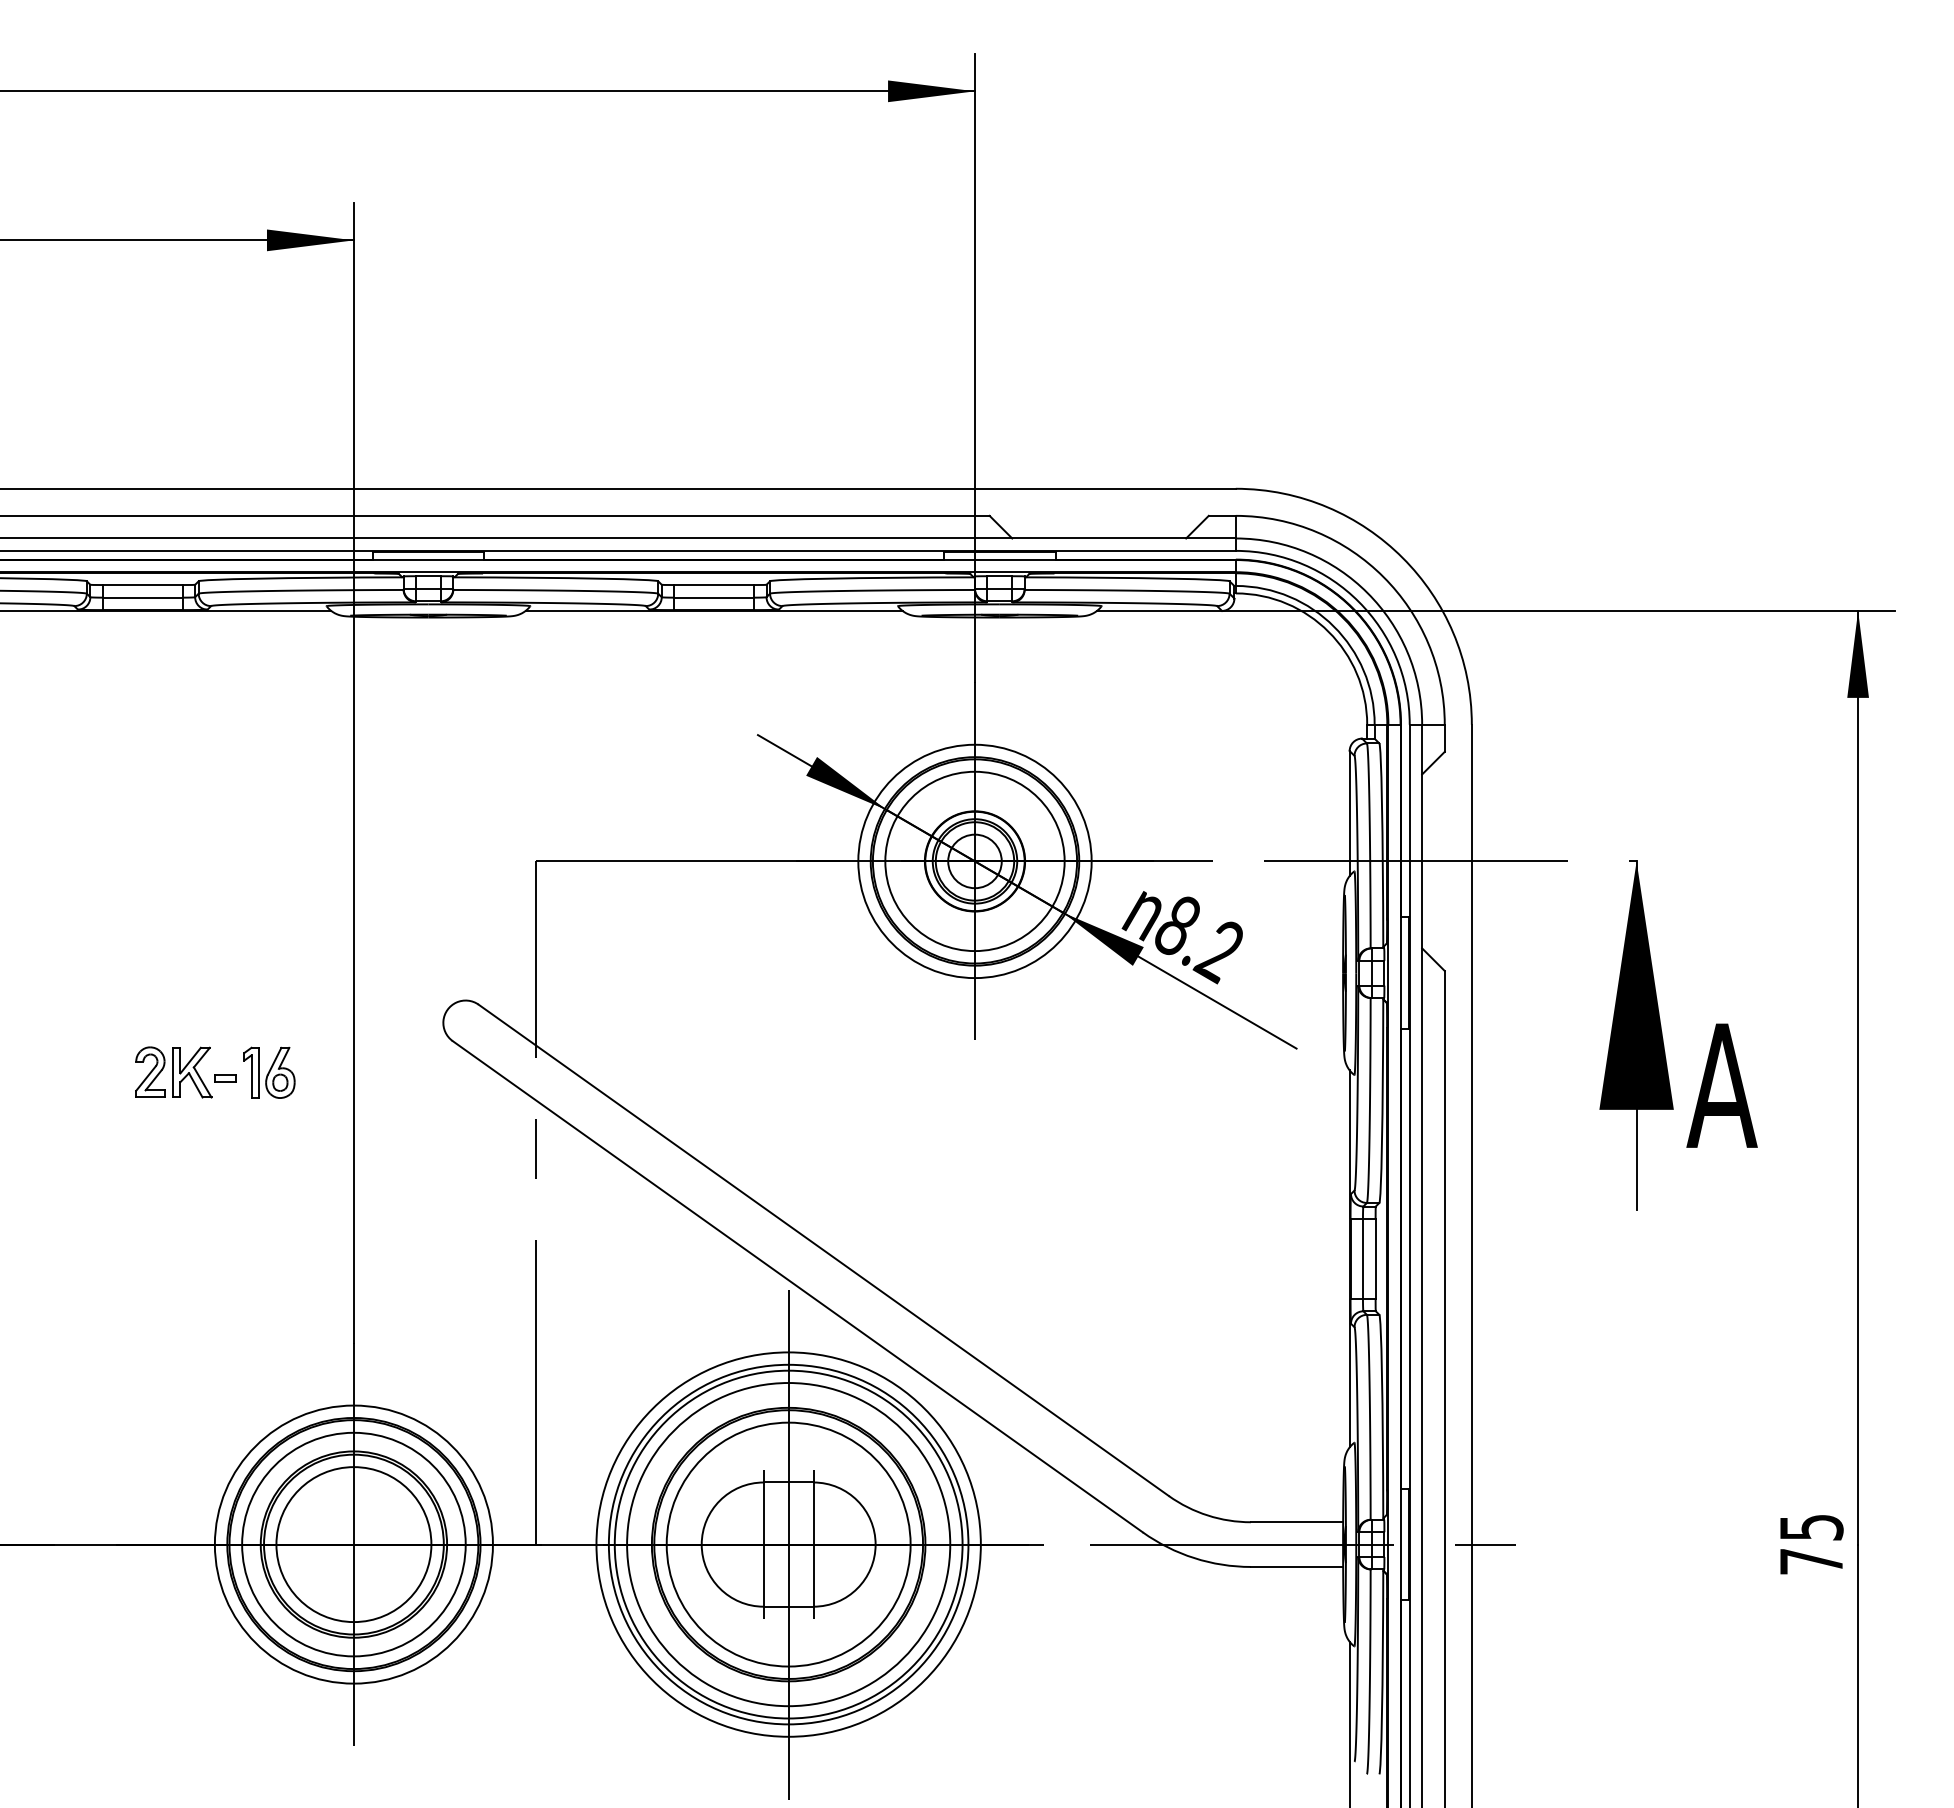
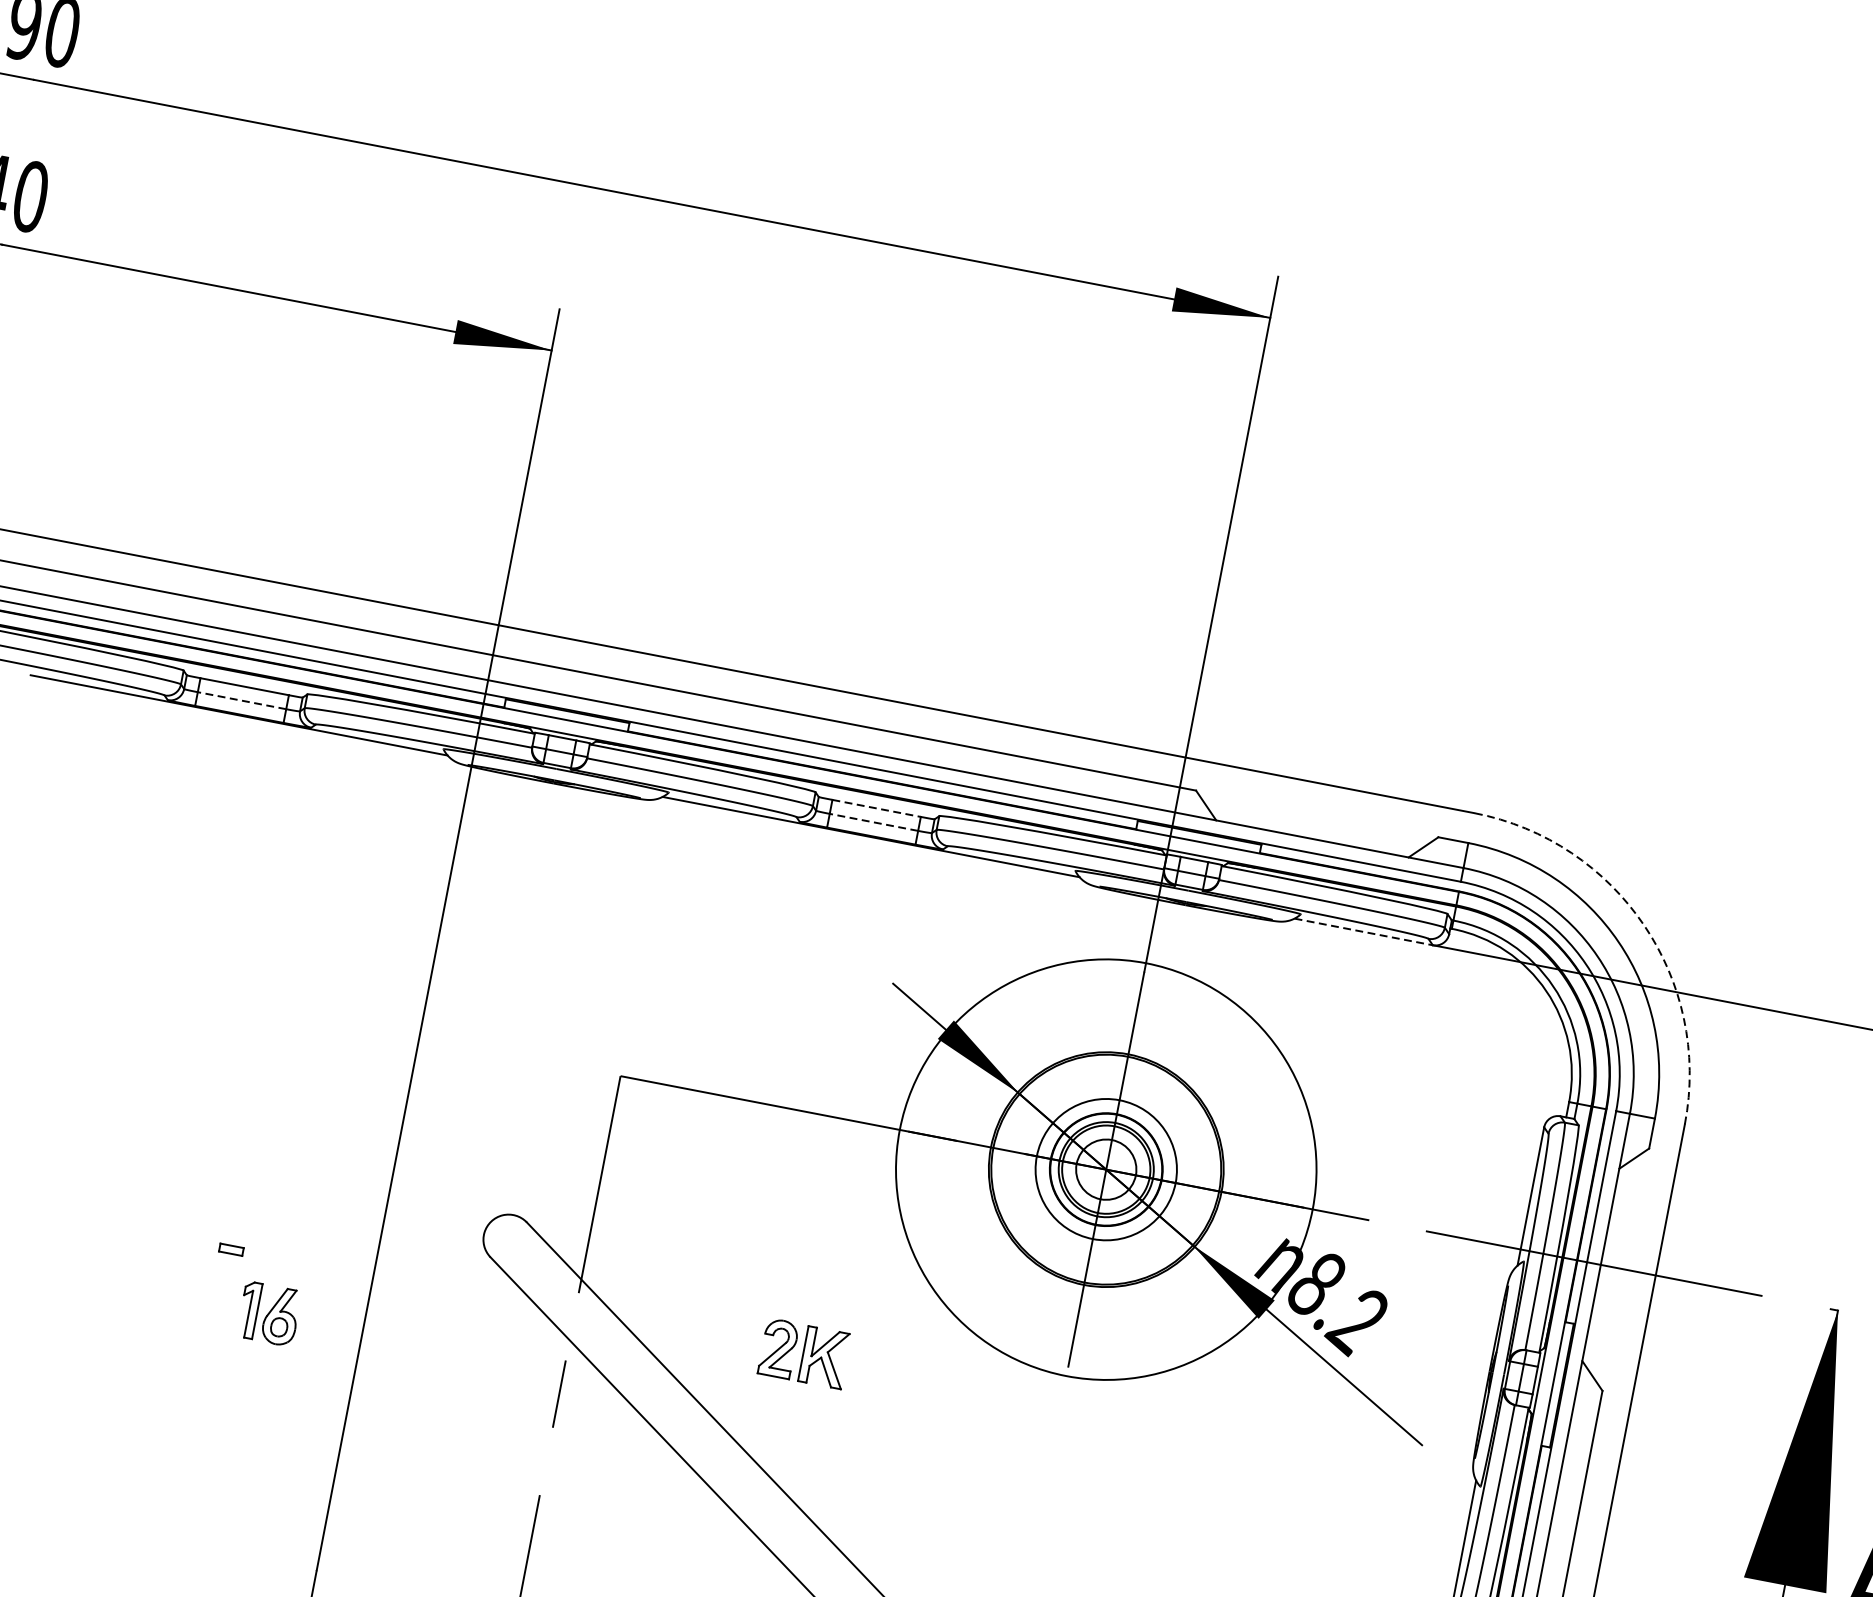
arc: (1402, 557) -> (1643, 924), solid -> dashed
line: (714, 585) -> (876, 809), solid -> dashed
line: (142, 597) -> (241, 700), solid -> dashed
line: (714, 597) -> (874, 822), solid -> dashed
line: (1159, 610) -> (1363, 931), solid -> dashed
circle: (974, 861) -> (1105, 1169), size x0.7
circle: (974, 861) -> (1105, 1169), size x1.6
part: (173, 1072) -> (804, 1353), moved
part: (269, 1072) -> (269, 1313), moved

